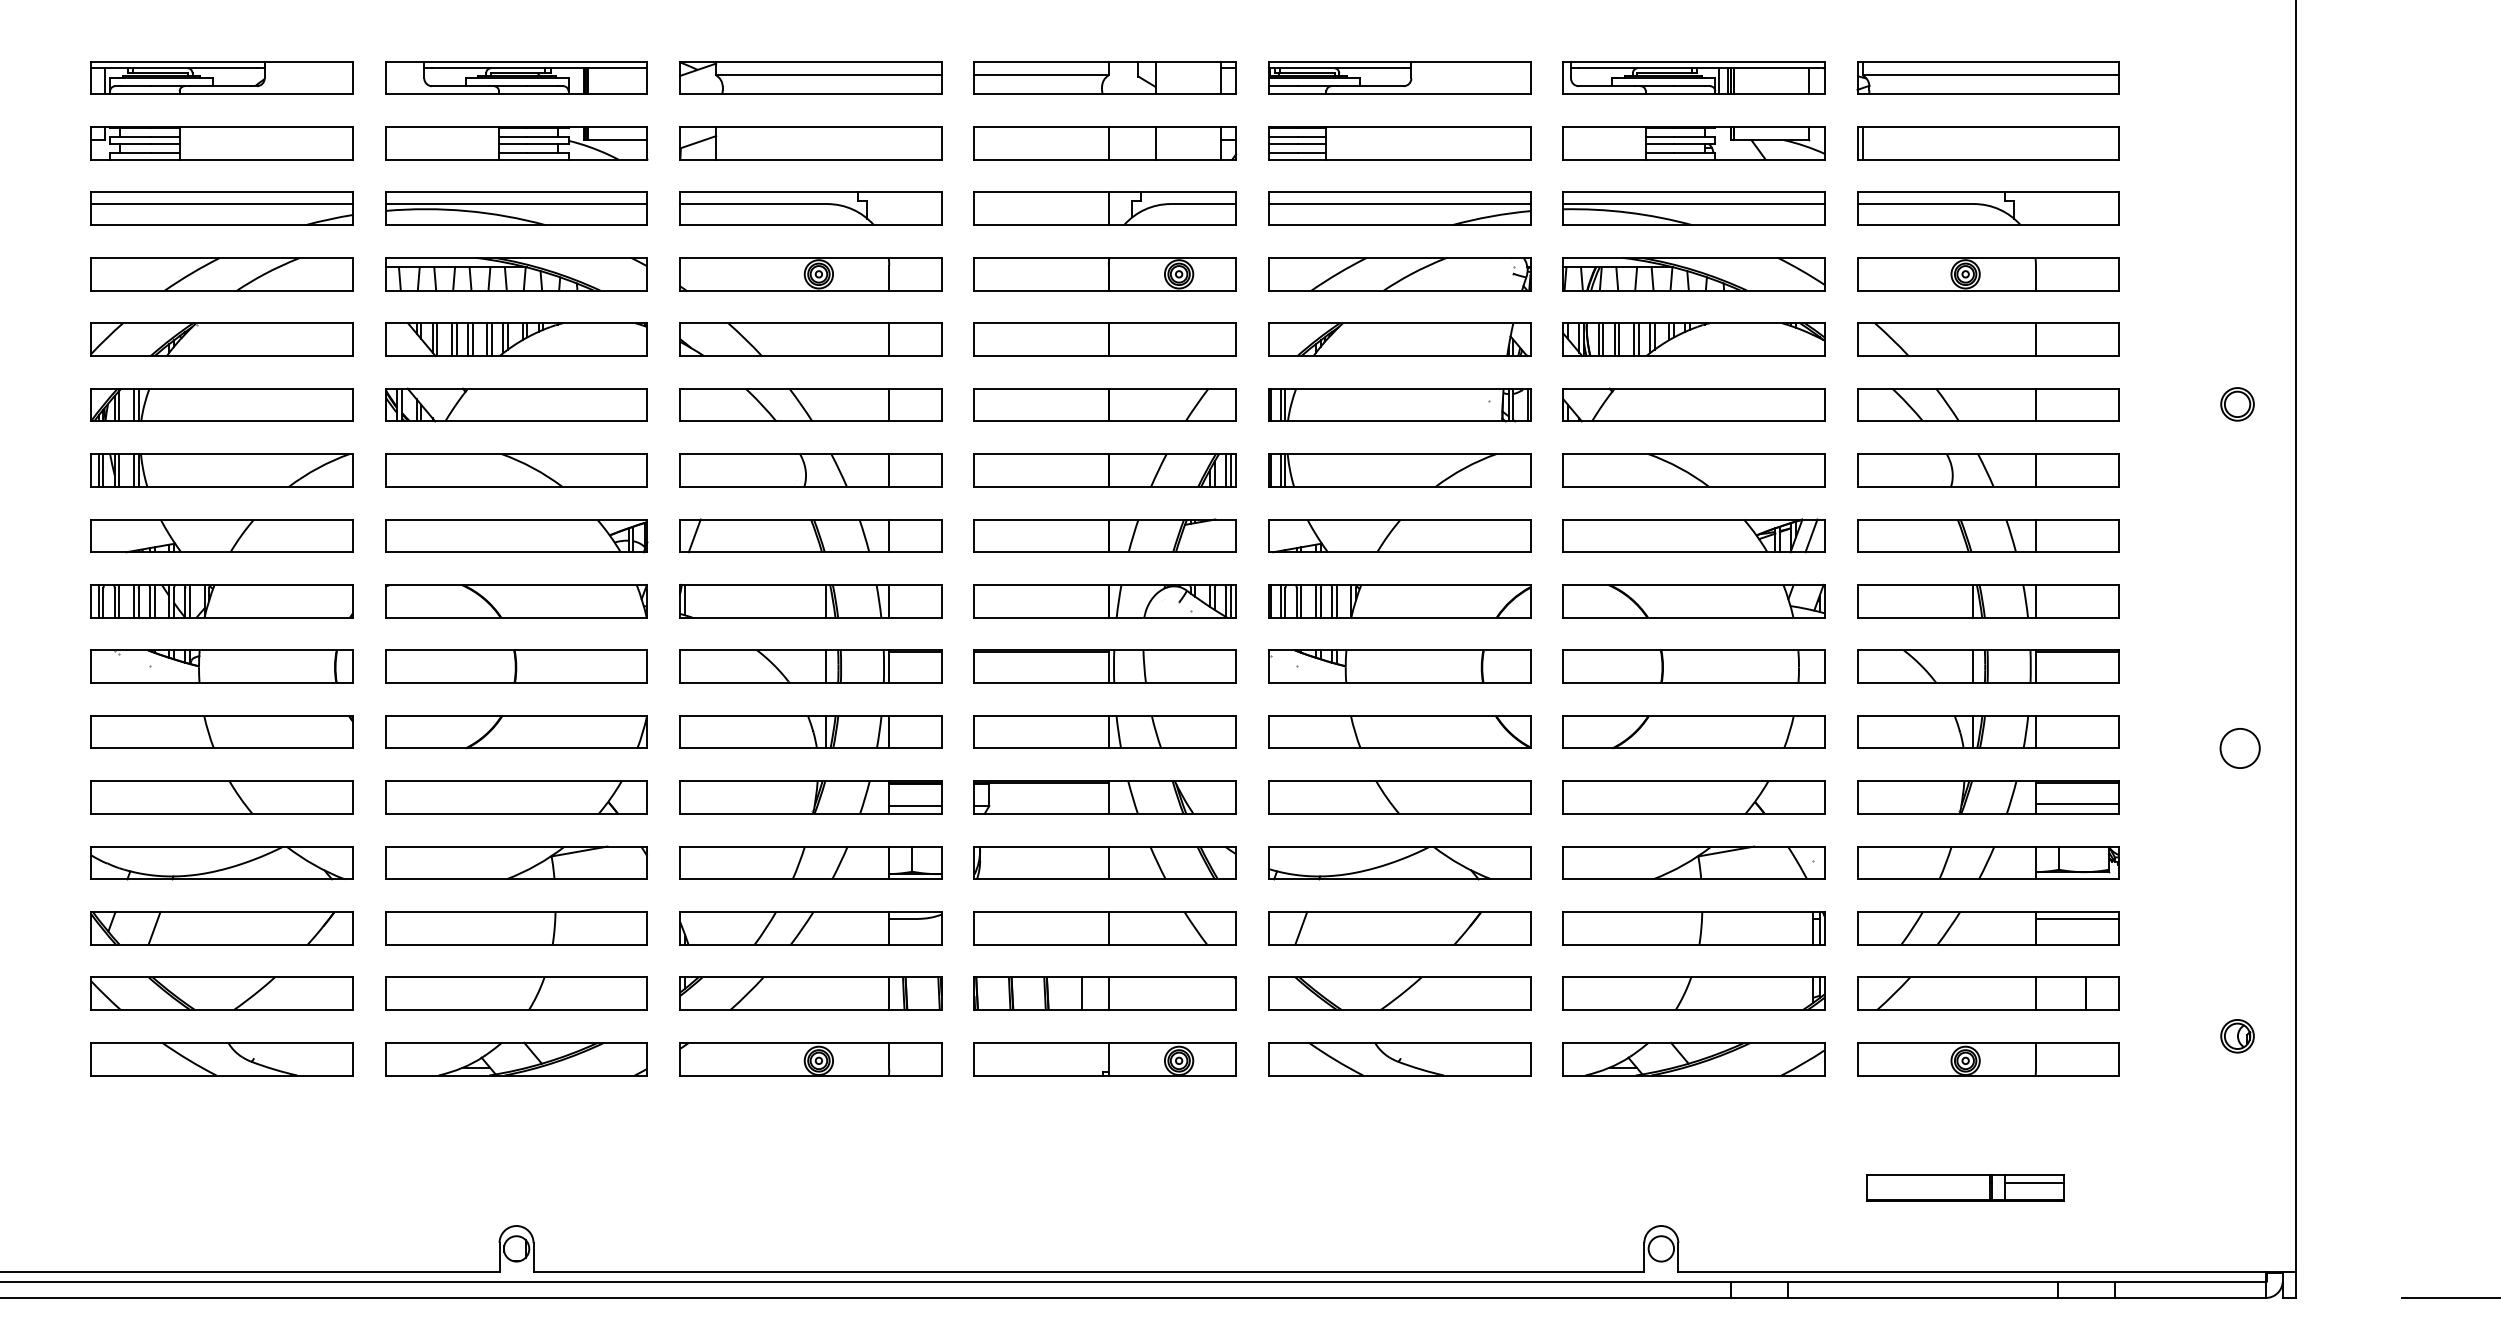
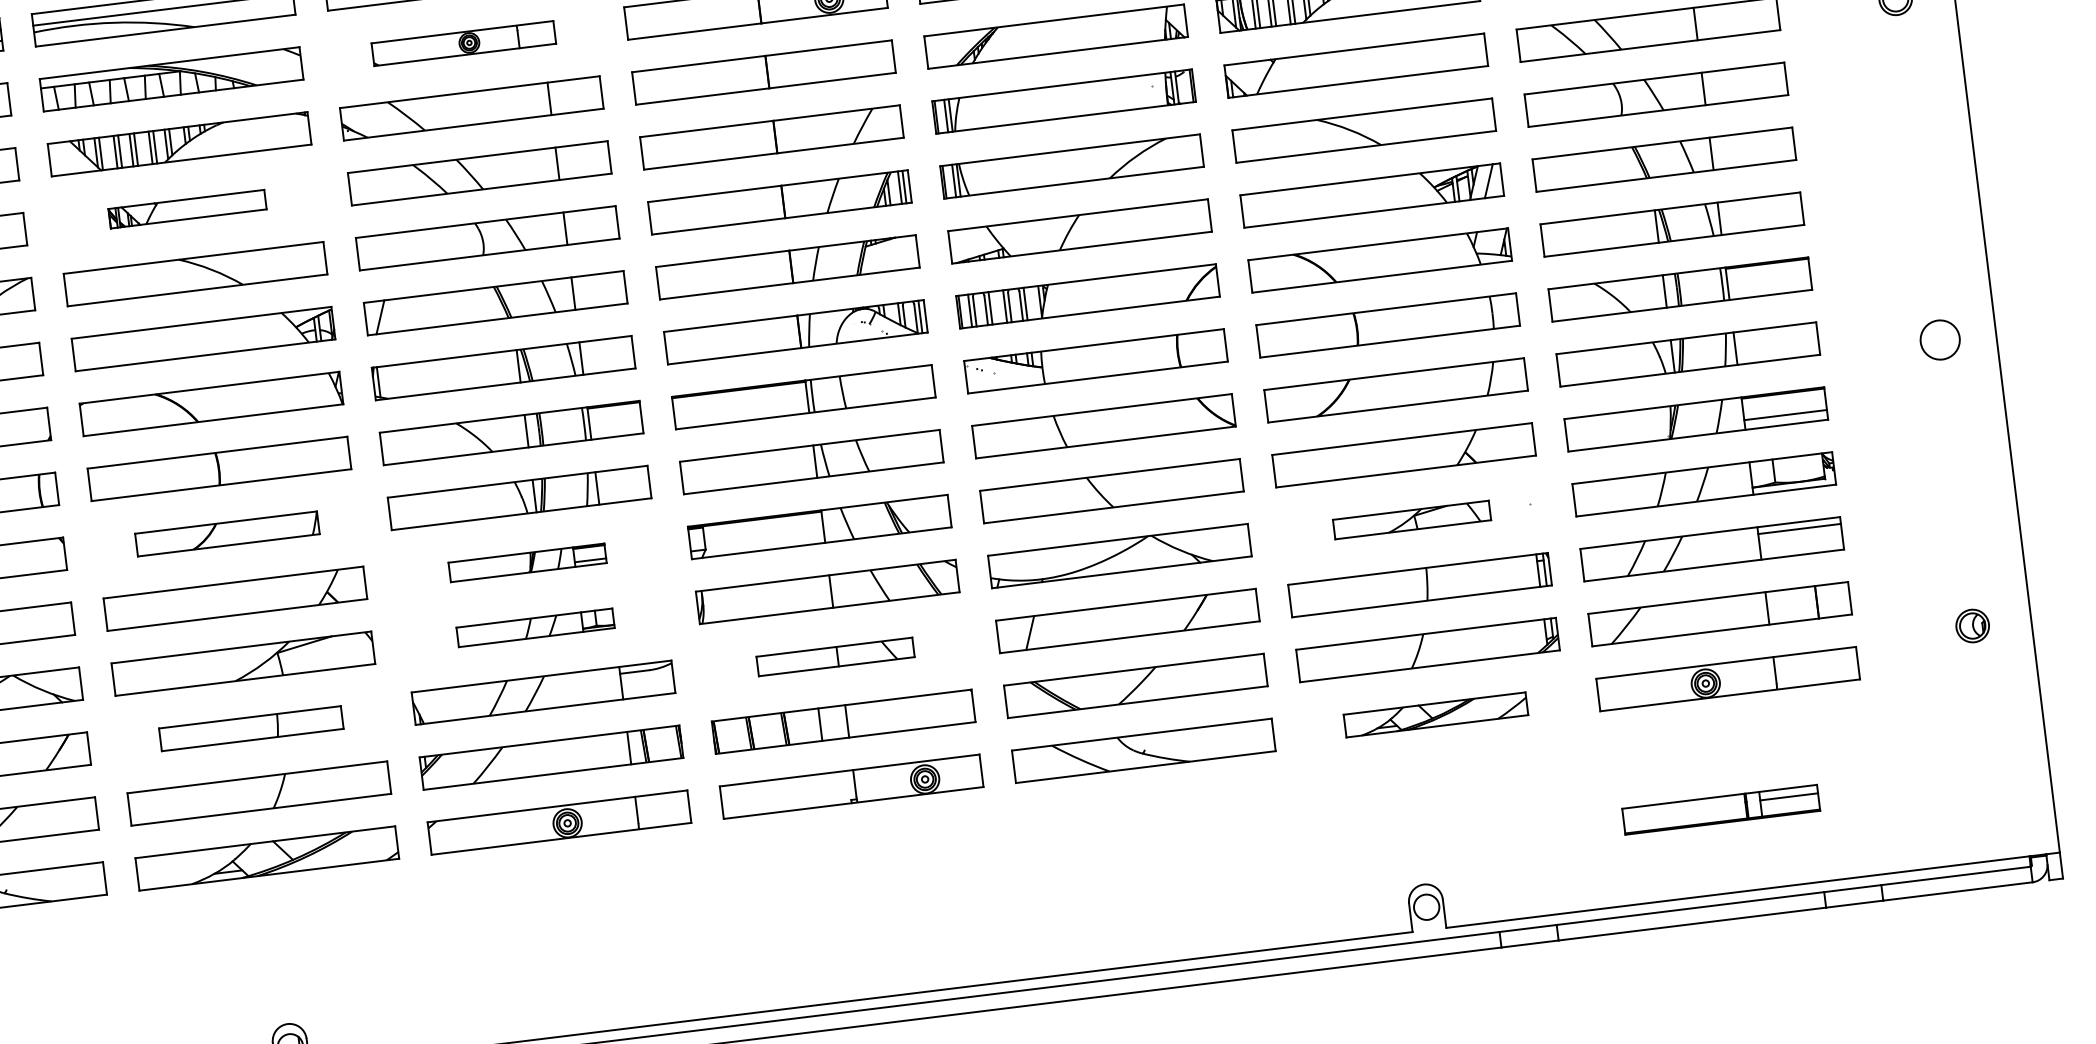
part: (810, 274) -> (463, 43), size x0.7
part: (516, 404) -> (187, 208), size x0.6
part: (516, 732) -> (227, 534), size x0.7
part: (810, 797) -> (527, 562), size x0.6
part: (810, 862) -> (535, 627), size x0.6
part: (1693, 862) -> (1411, 519), size x0.6
part: (516, 928) -> (251, 728), size x0.7
part: (1104, 928) -> (834, 657), size x0.6
part: (1693, 1058) -> (1435, 714), size x0.7

